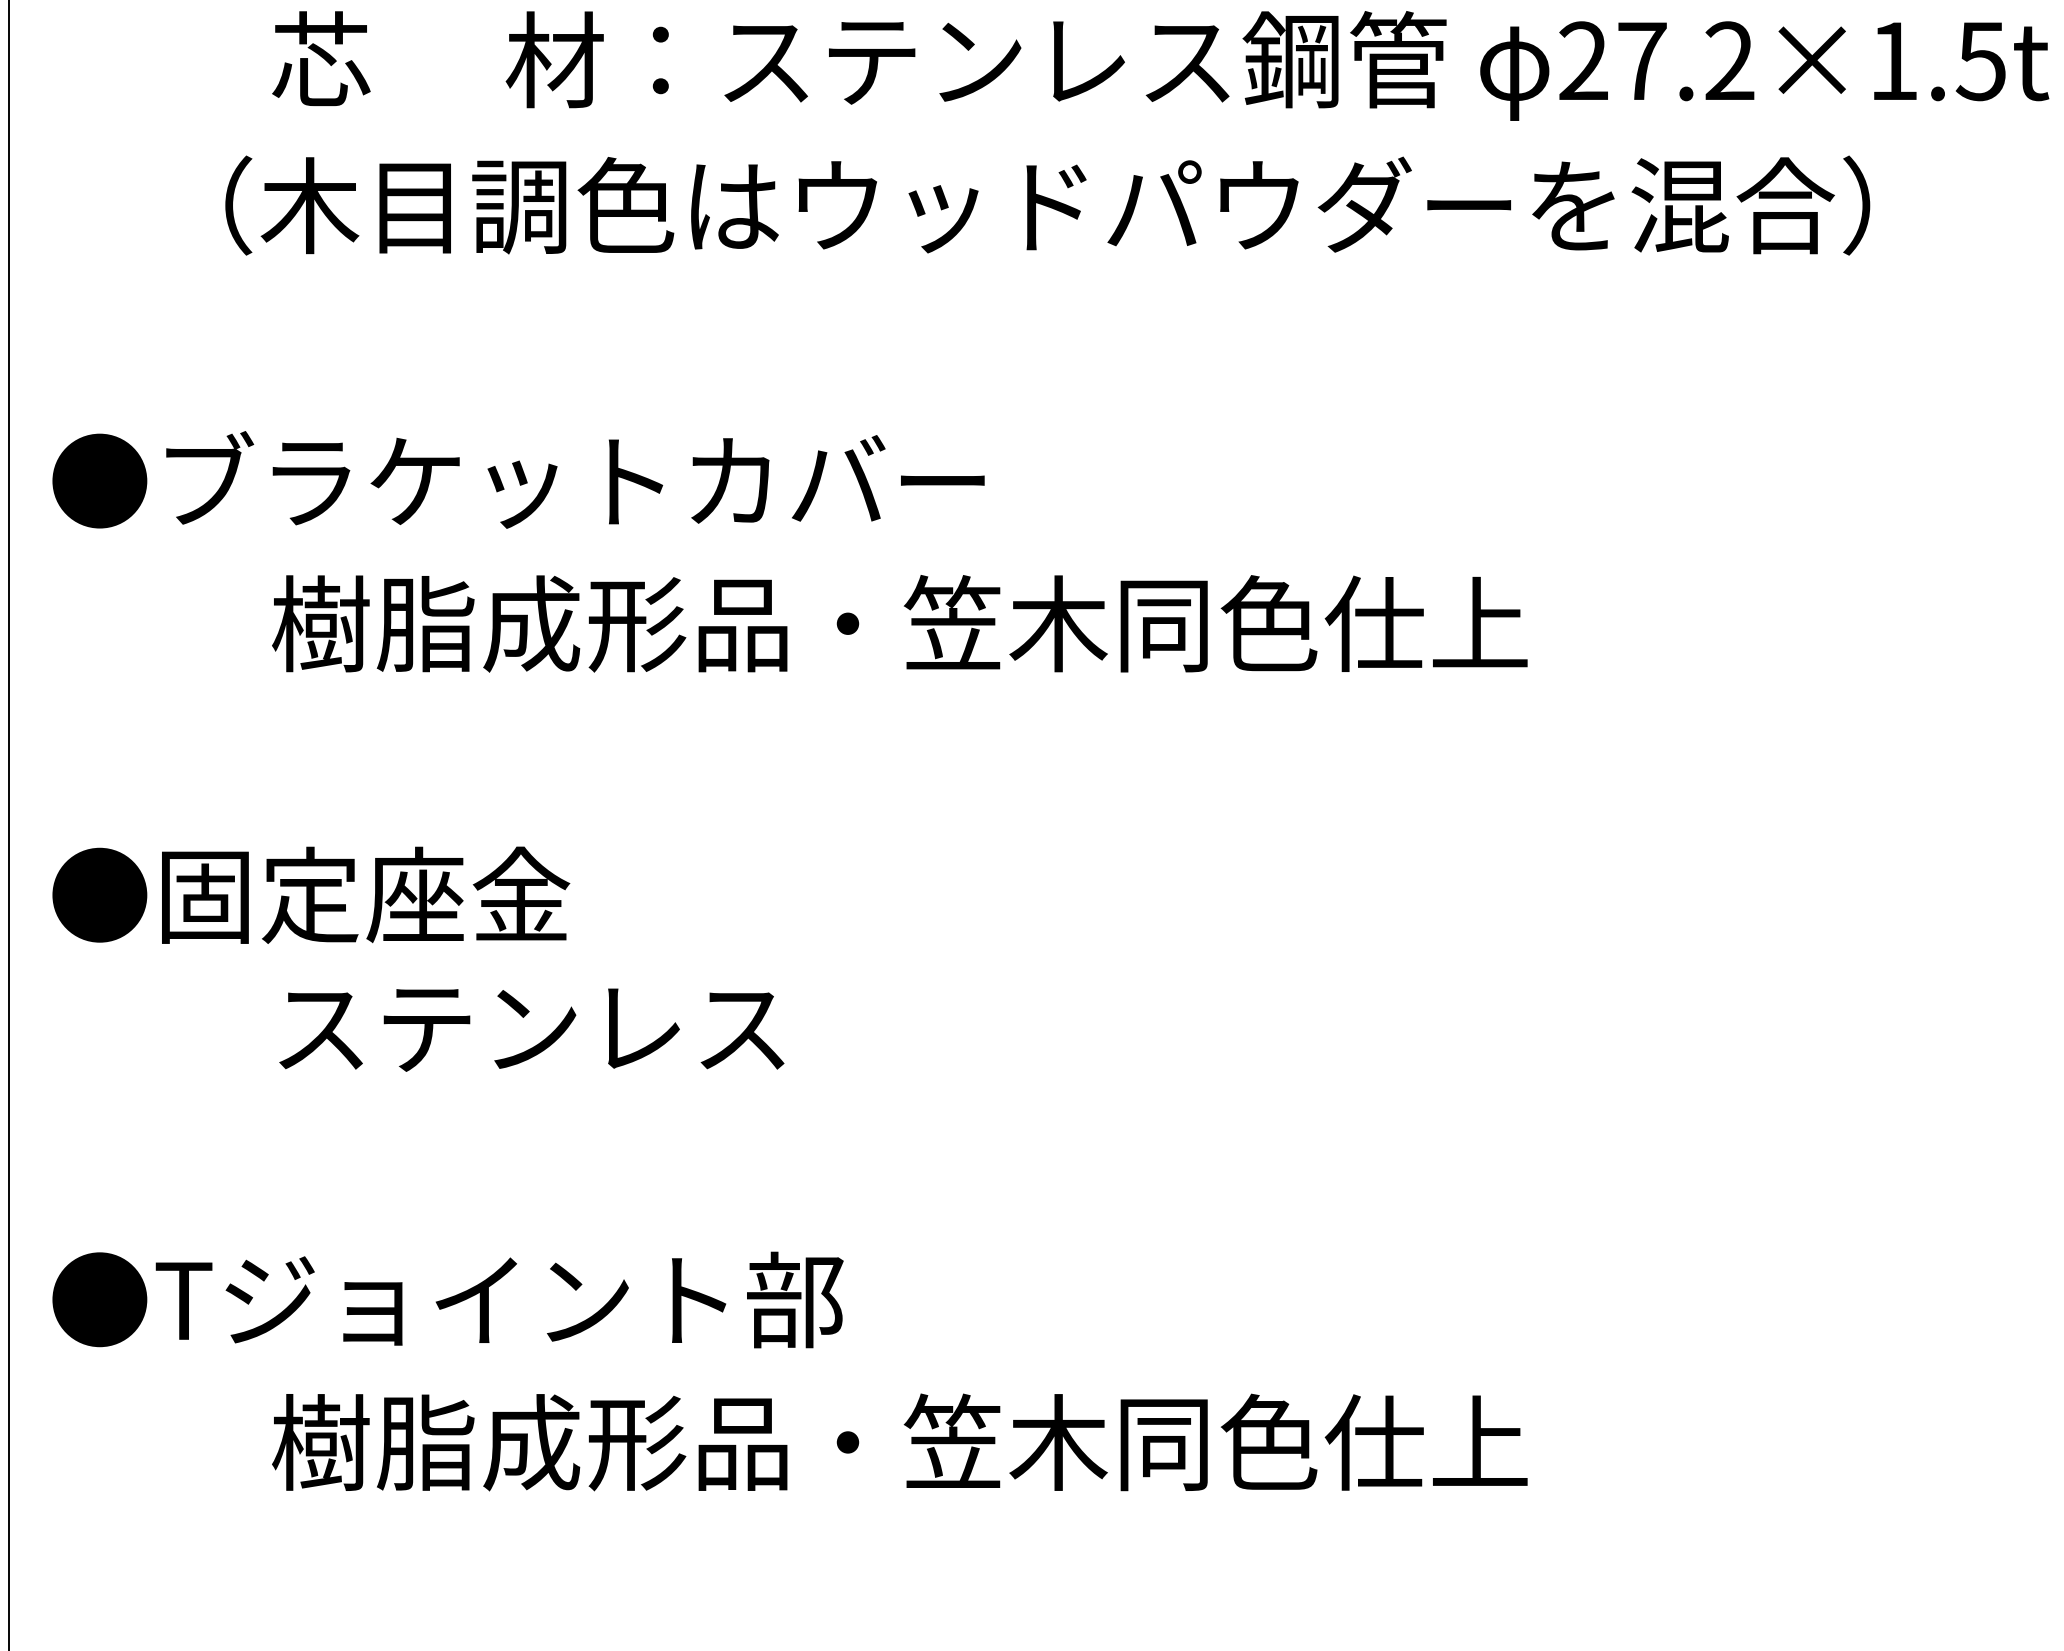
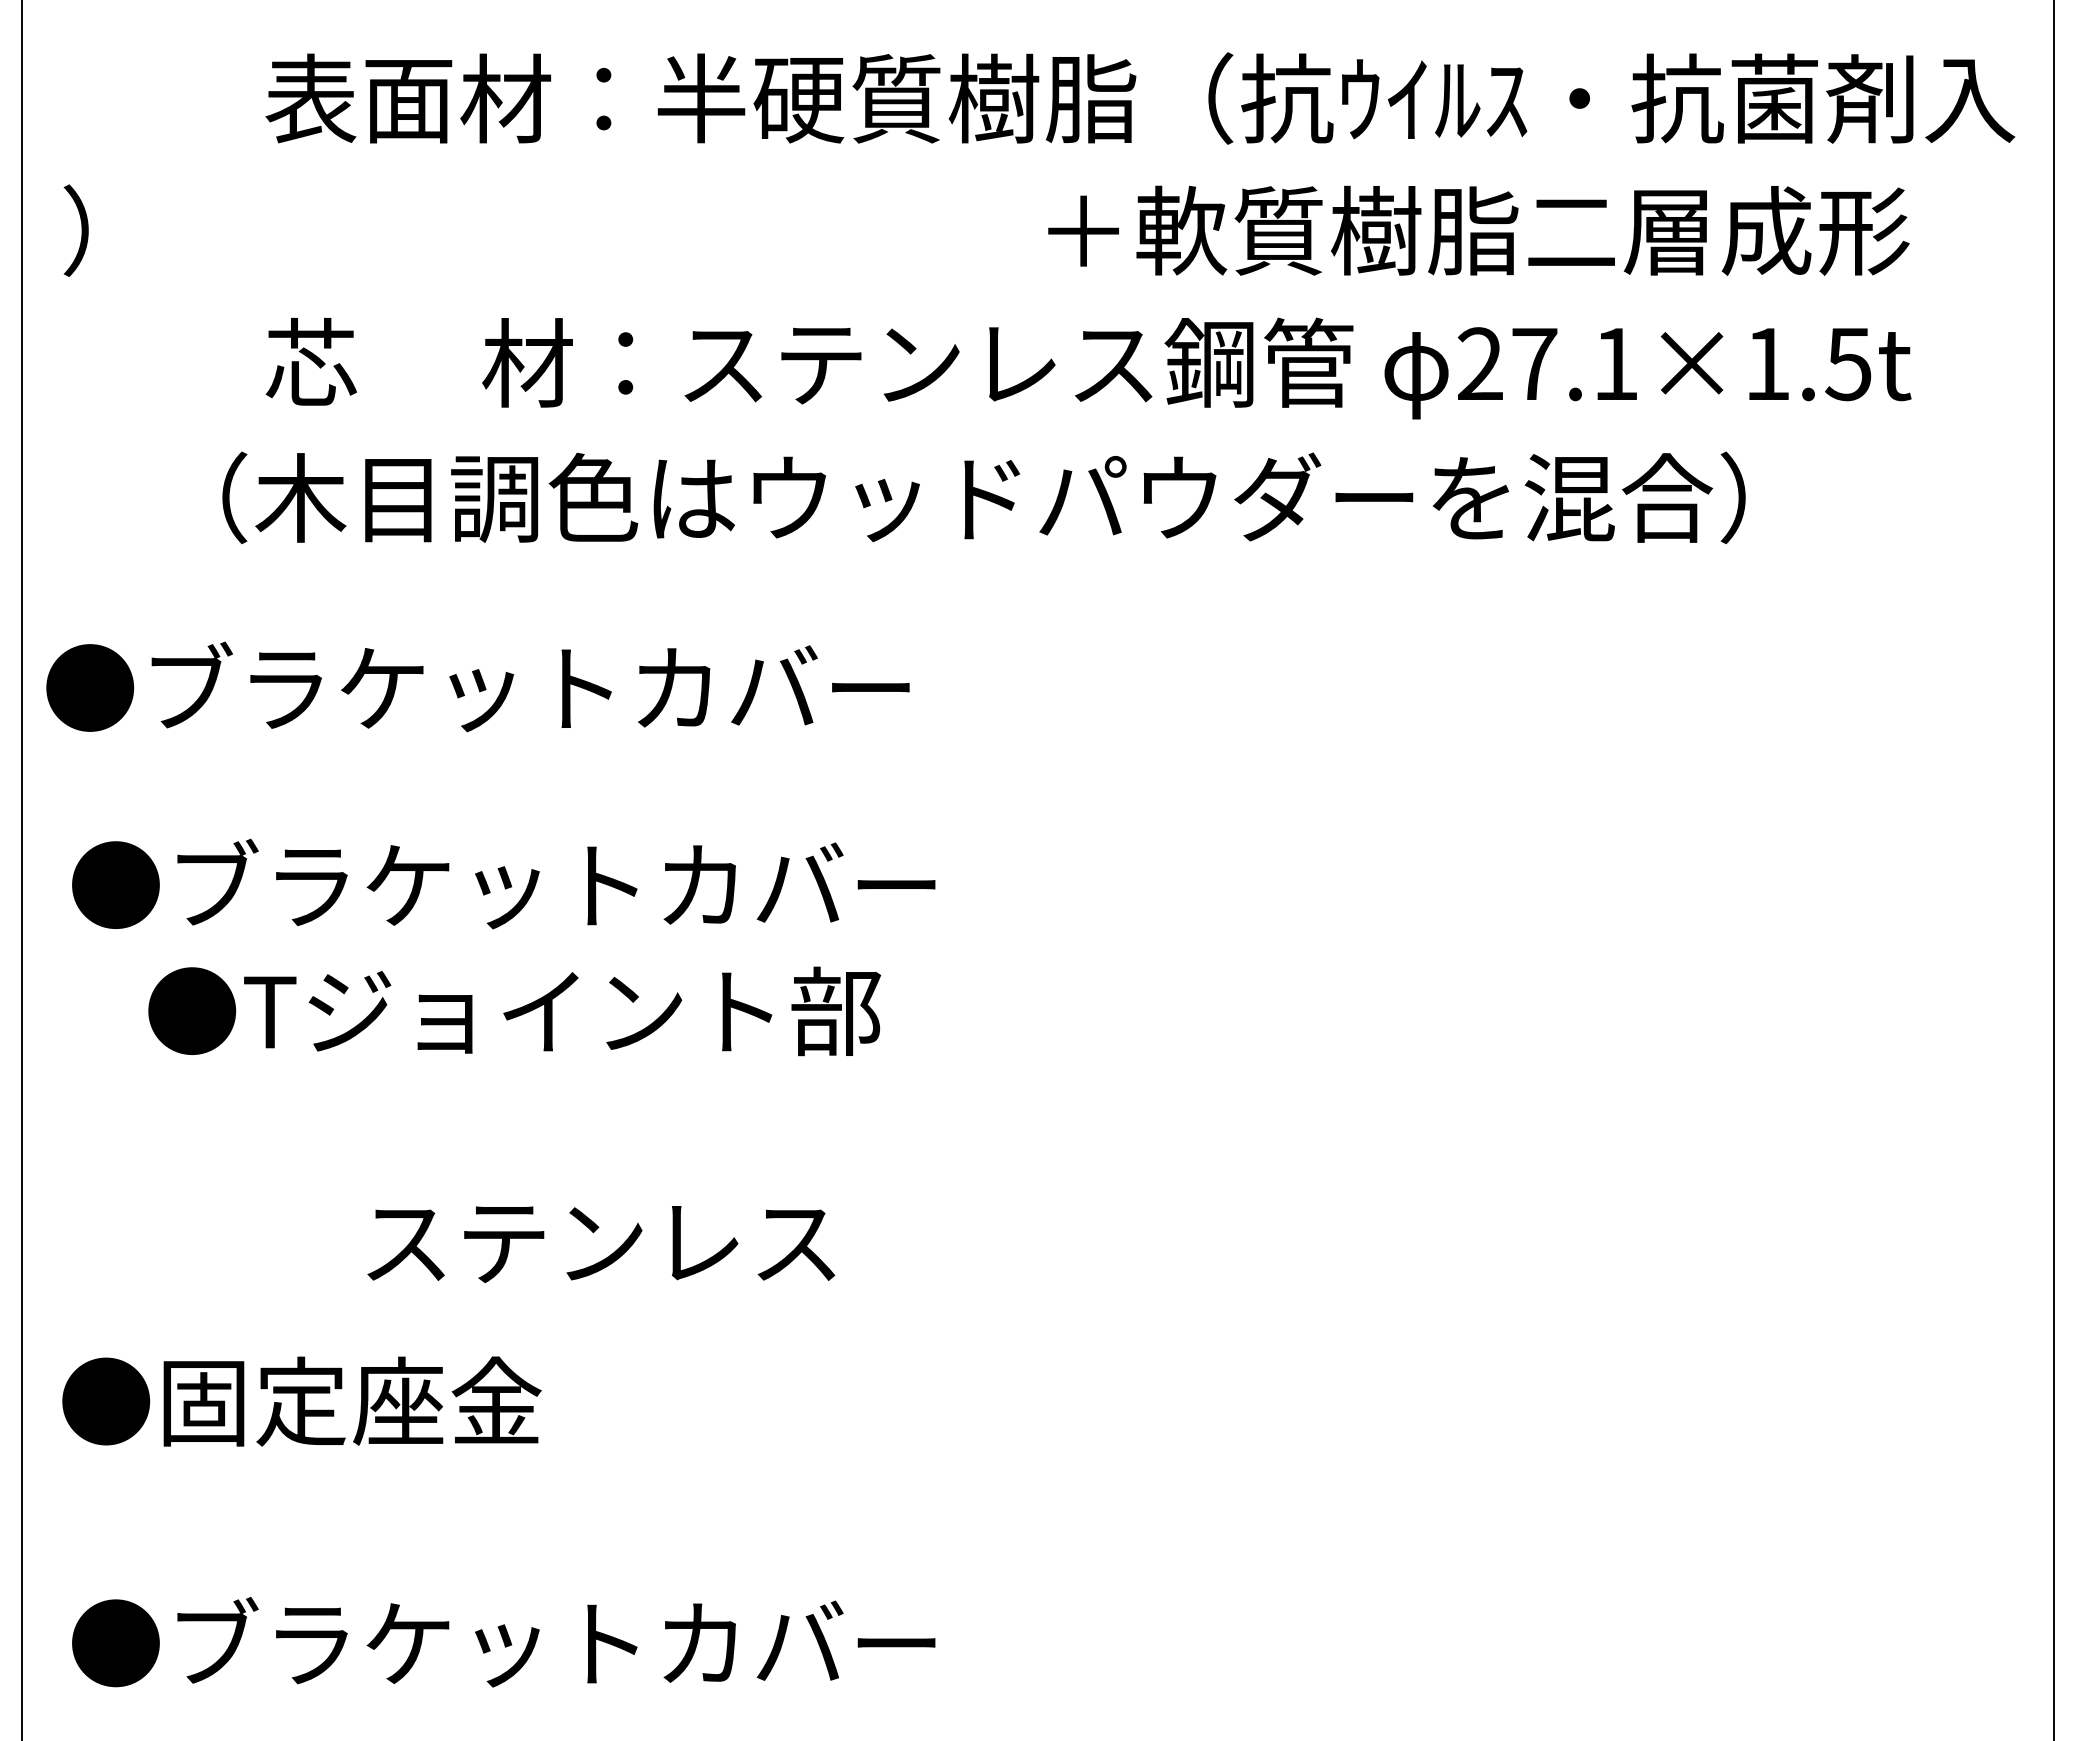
text: (1729, 60) -> (1615, 363), 27.2×1.5t -> 27.1×1.5t
text: (518, 479) -> (477, 686), moved
text: (795, 623) -> (750, 884), 樹脂成形品・笠木同色仕上 -> ●ブラケットカバー
text: (310, 895) -> (301, 1401), moved
text: (532, 1030) -> (601, 1244), moved
text: (447, 1300) -> (514, 1011), moved
text: (795, 1441) -> (750, 1642), 樹脂成形品・笠木同色仕上 -> ●ブラケットカバー

